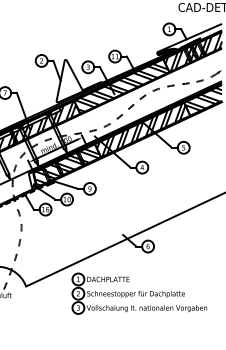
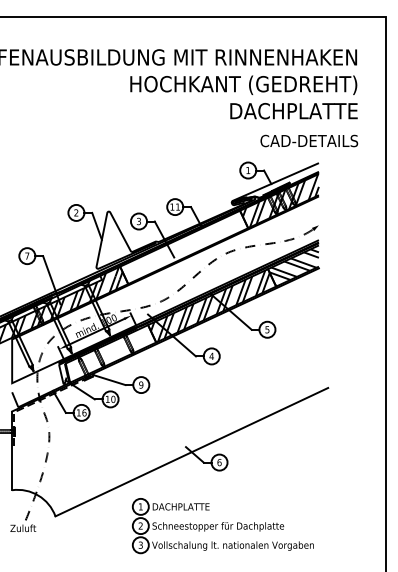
hatch: (121, 85) -> (183, 246), removed
hatch: (67, 164) -> (110, 352), removed
part: (139, 294) -> (222, 526), moved

